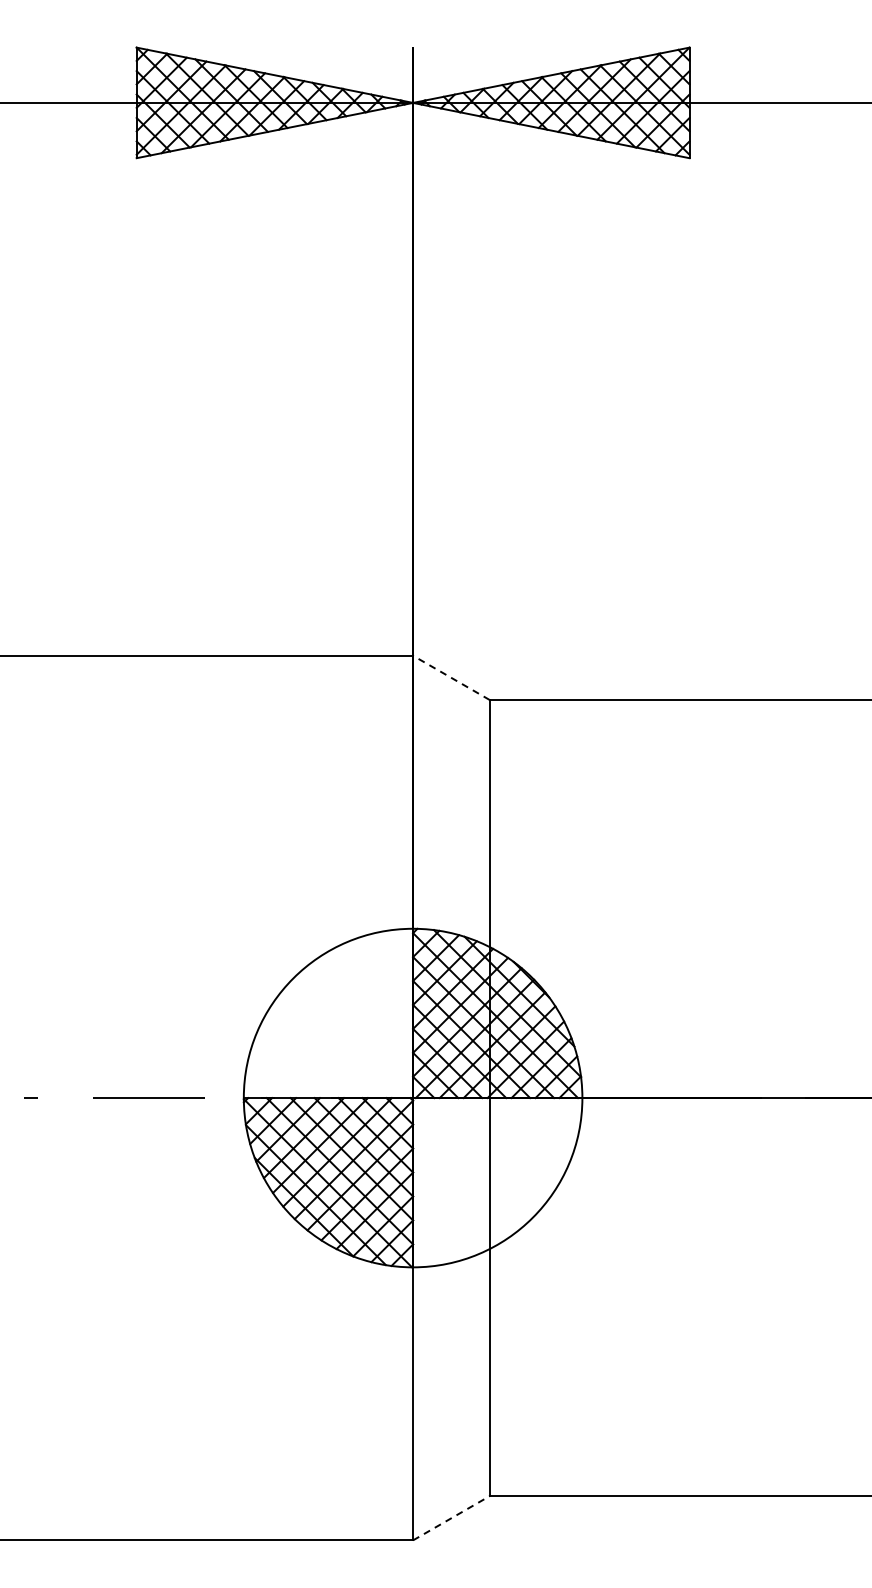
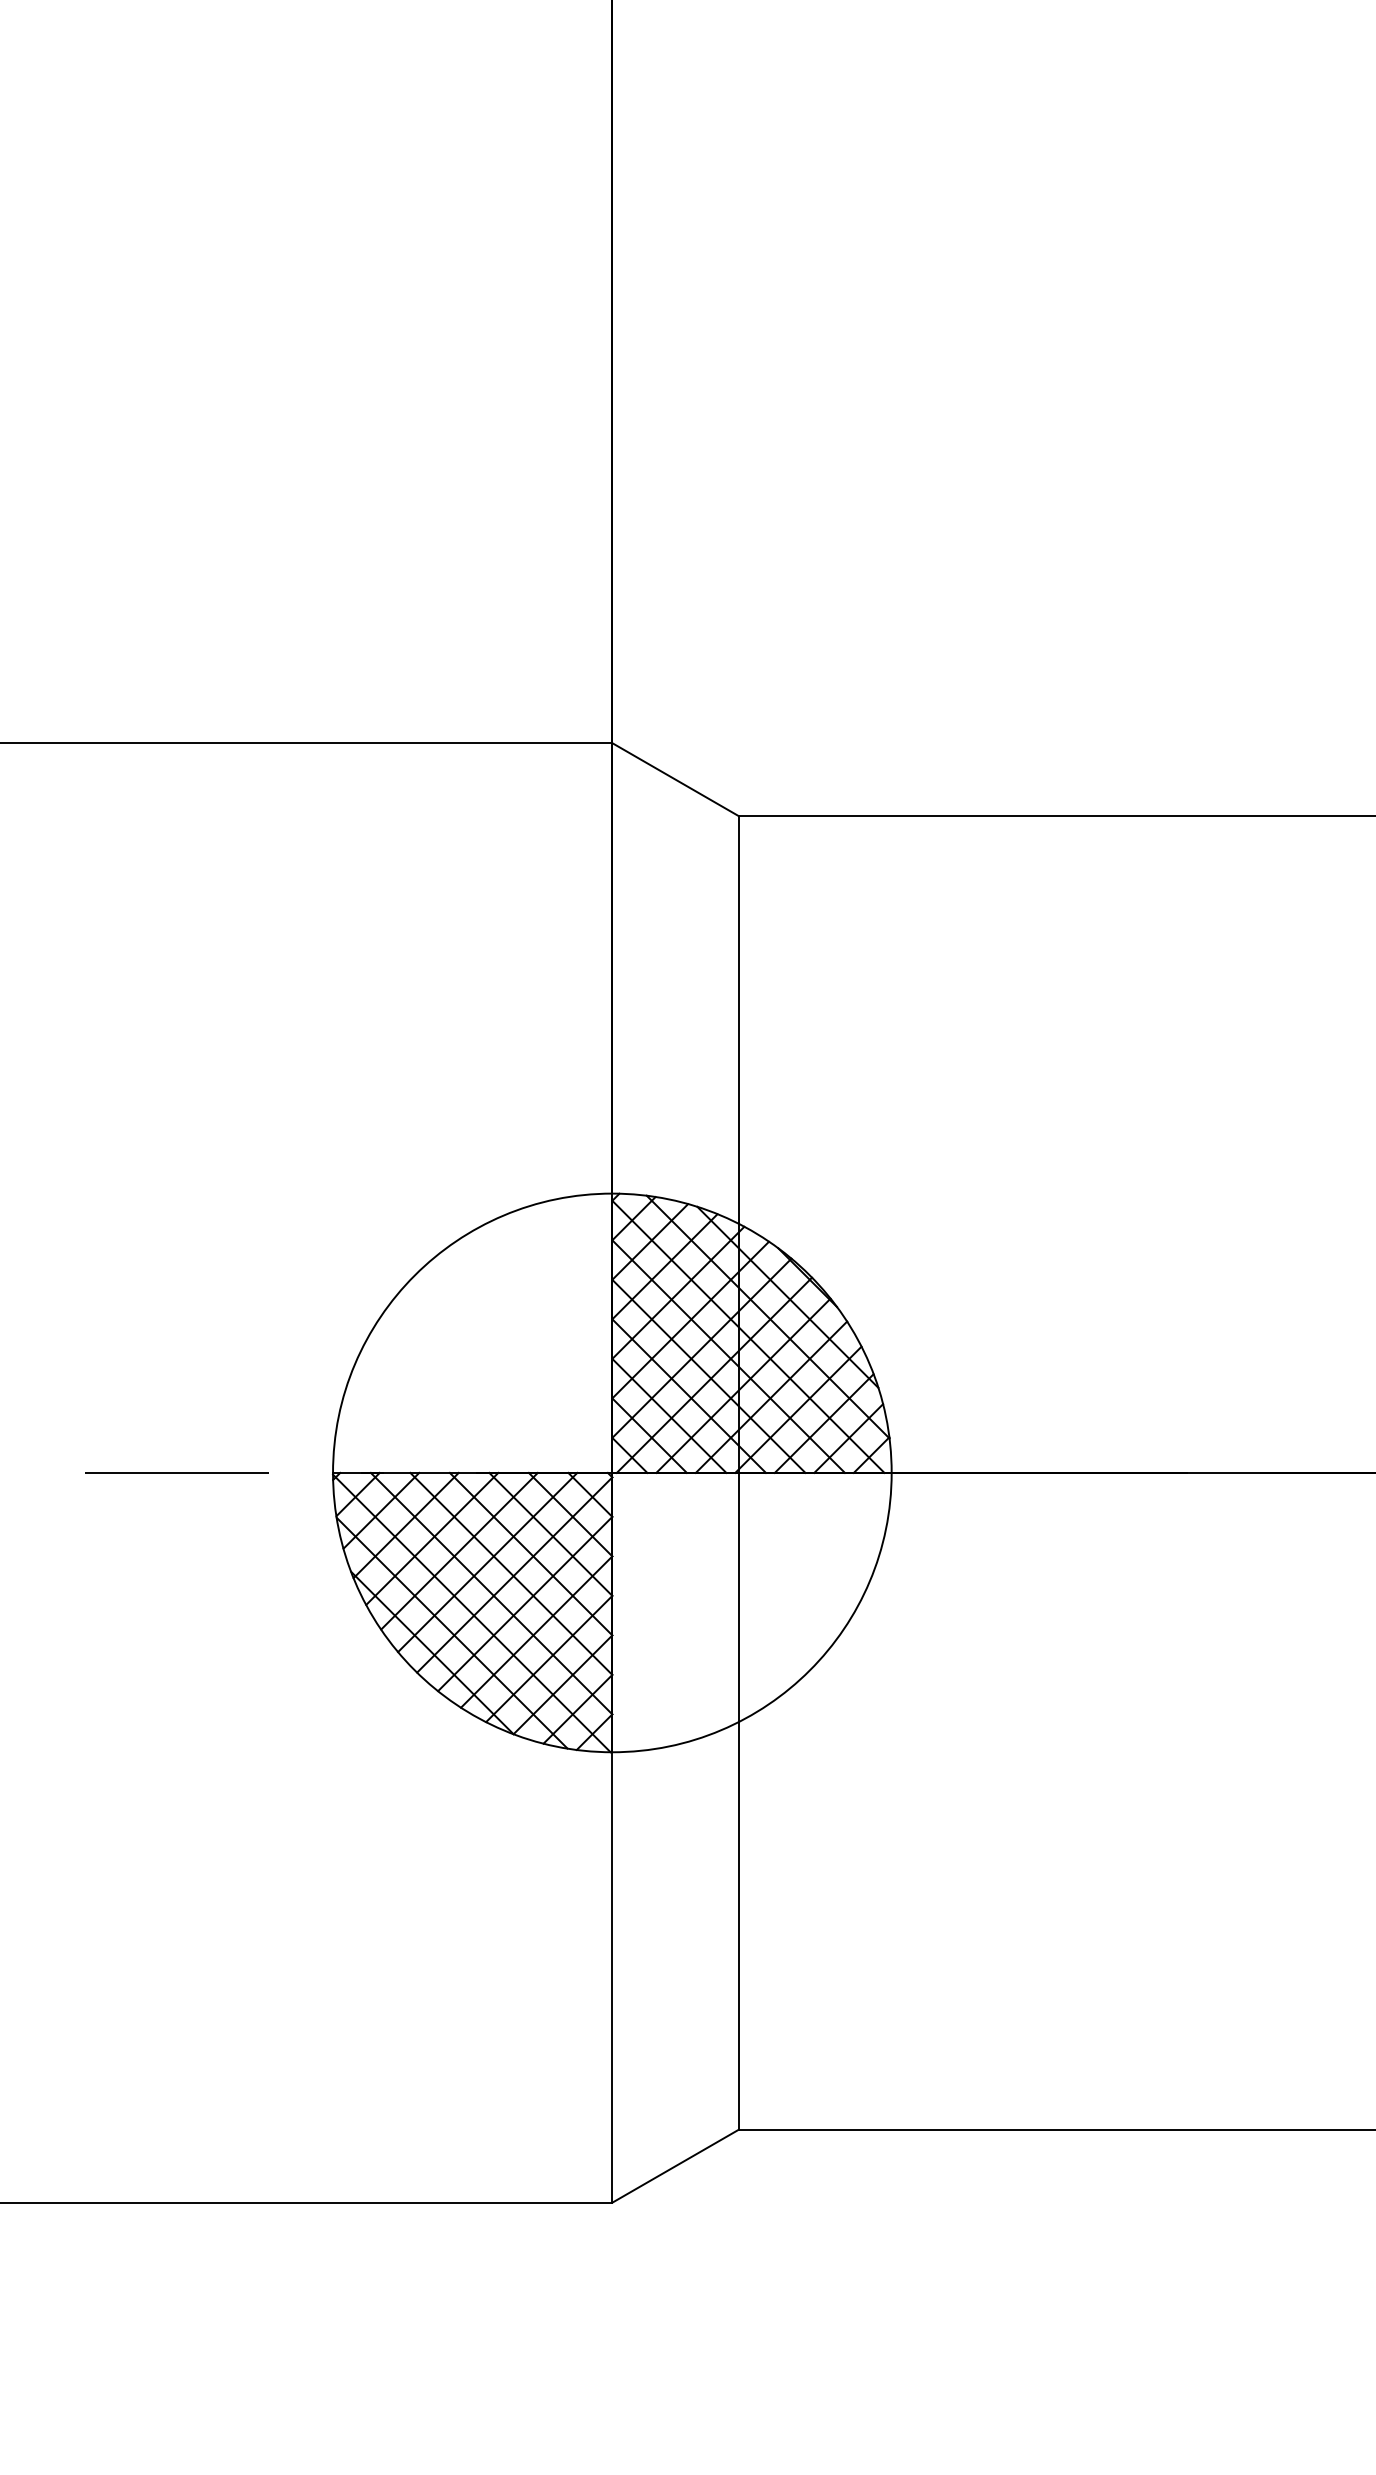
line: (451, 677) -> (675, 778), dashed -> solid
line: (451, 1517) -> (675, 2164), dashed -> solid

